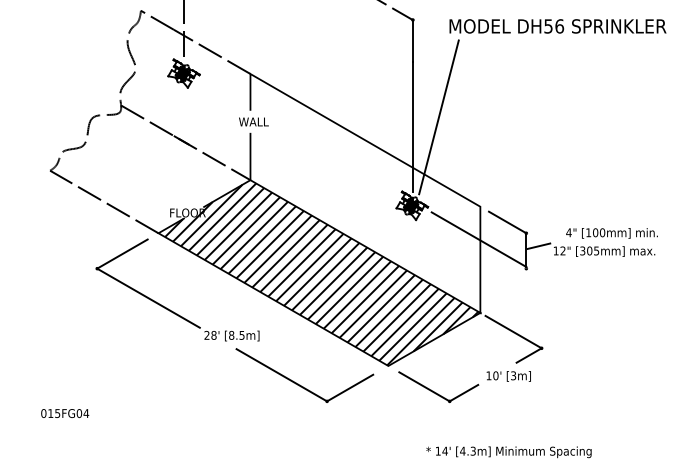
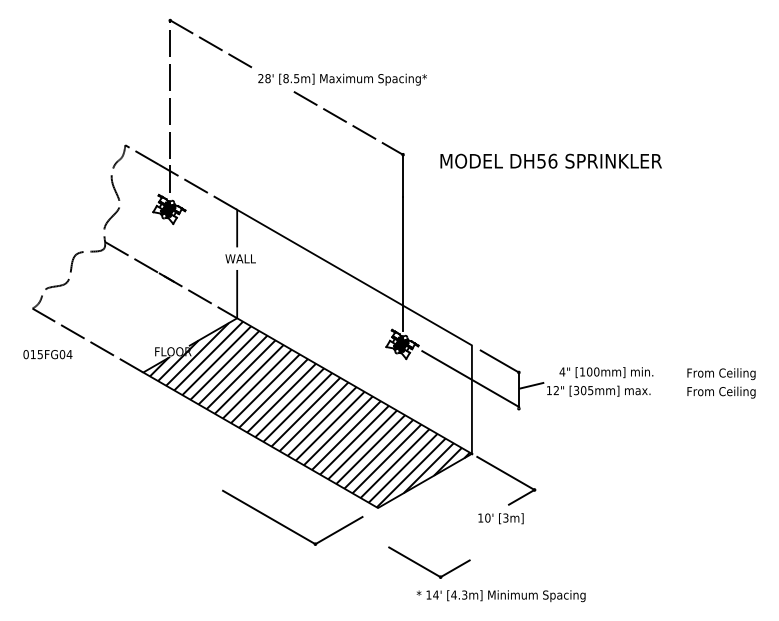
line: (438, 116) -> (429, 253), removed
part: (167, 307) -> (152, 448), removed
part: (438, 387) -> (429, 562), moved
text: (64, 413) -> (47, 354), moved

